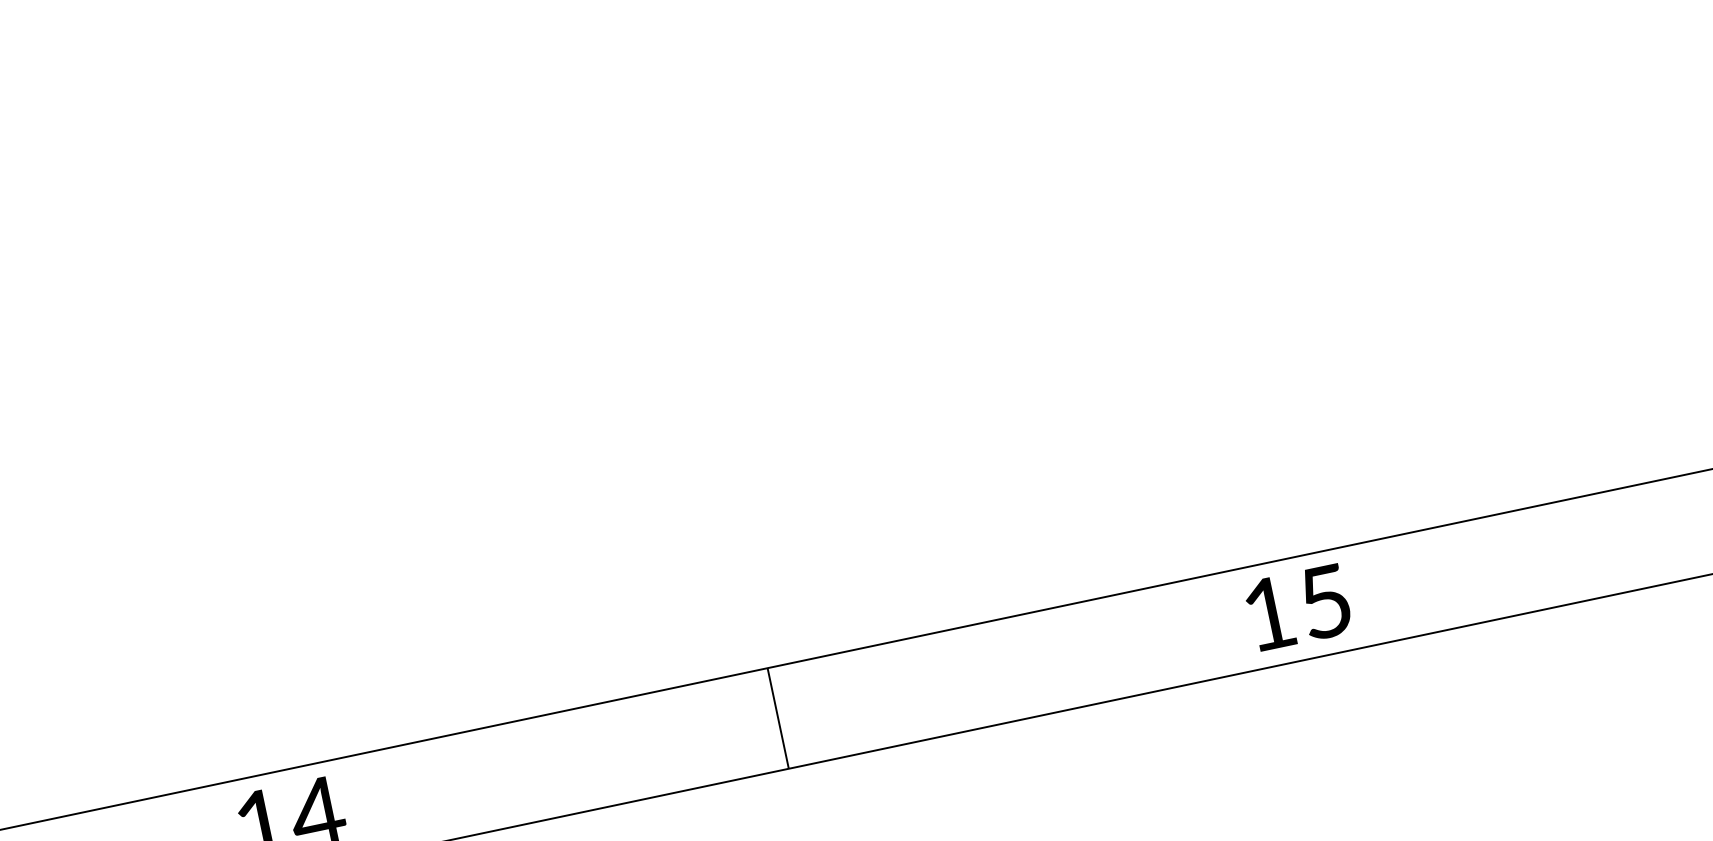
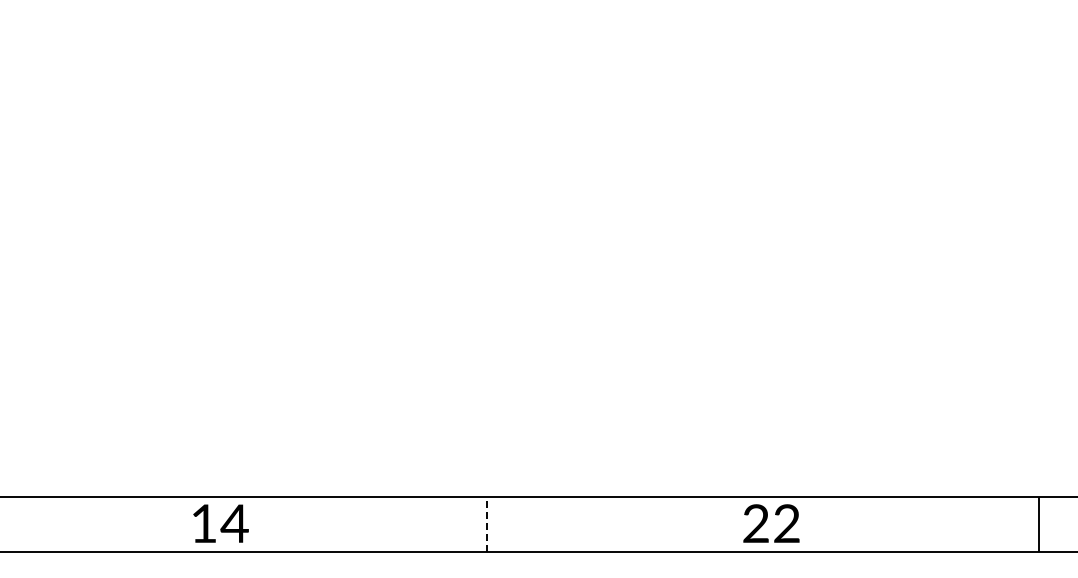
text: (1297, 607) -> (771, 523), 15 -> 22
line: (779, 718) -> (487, 524), solid -> dashed

